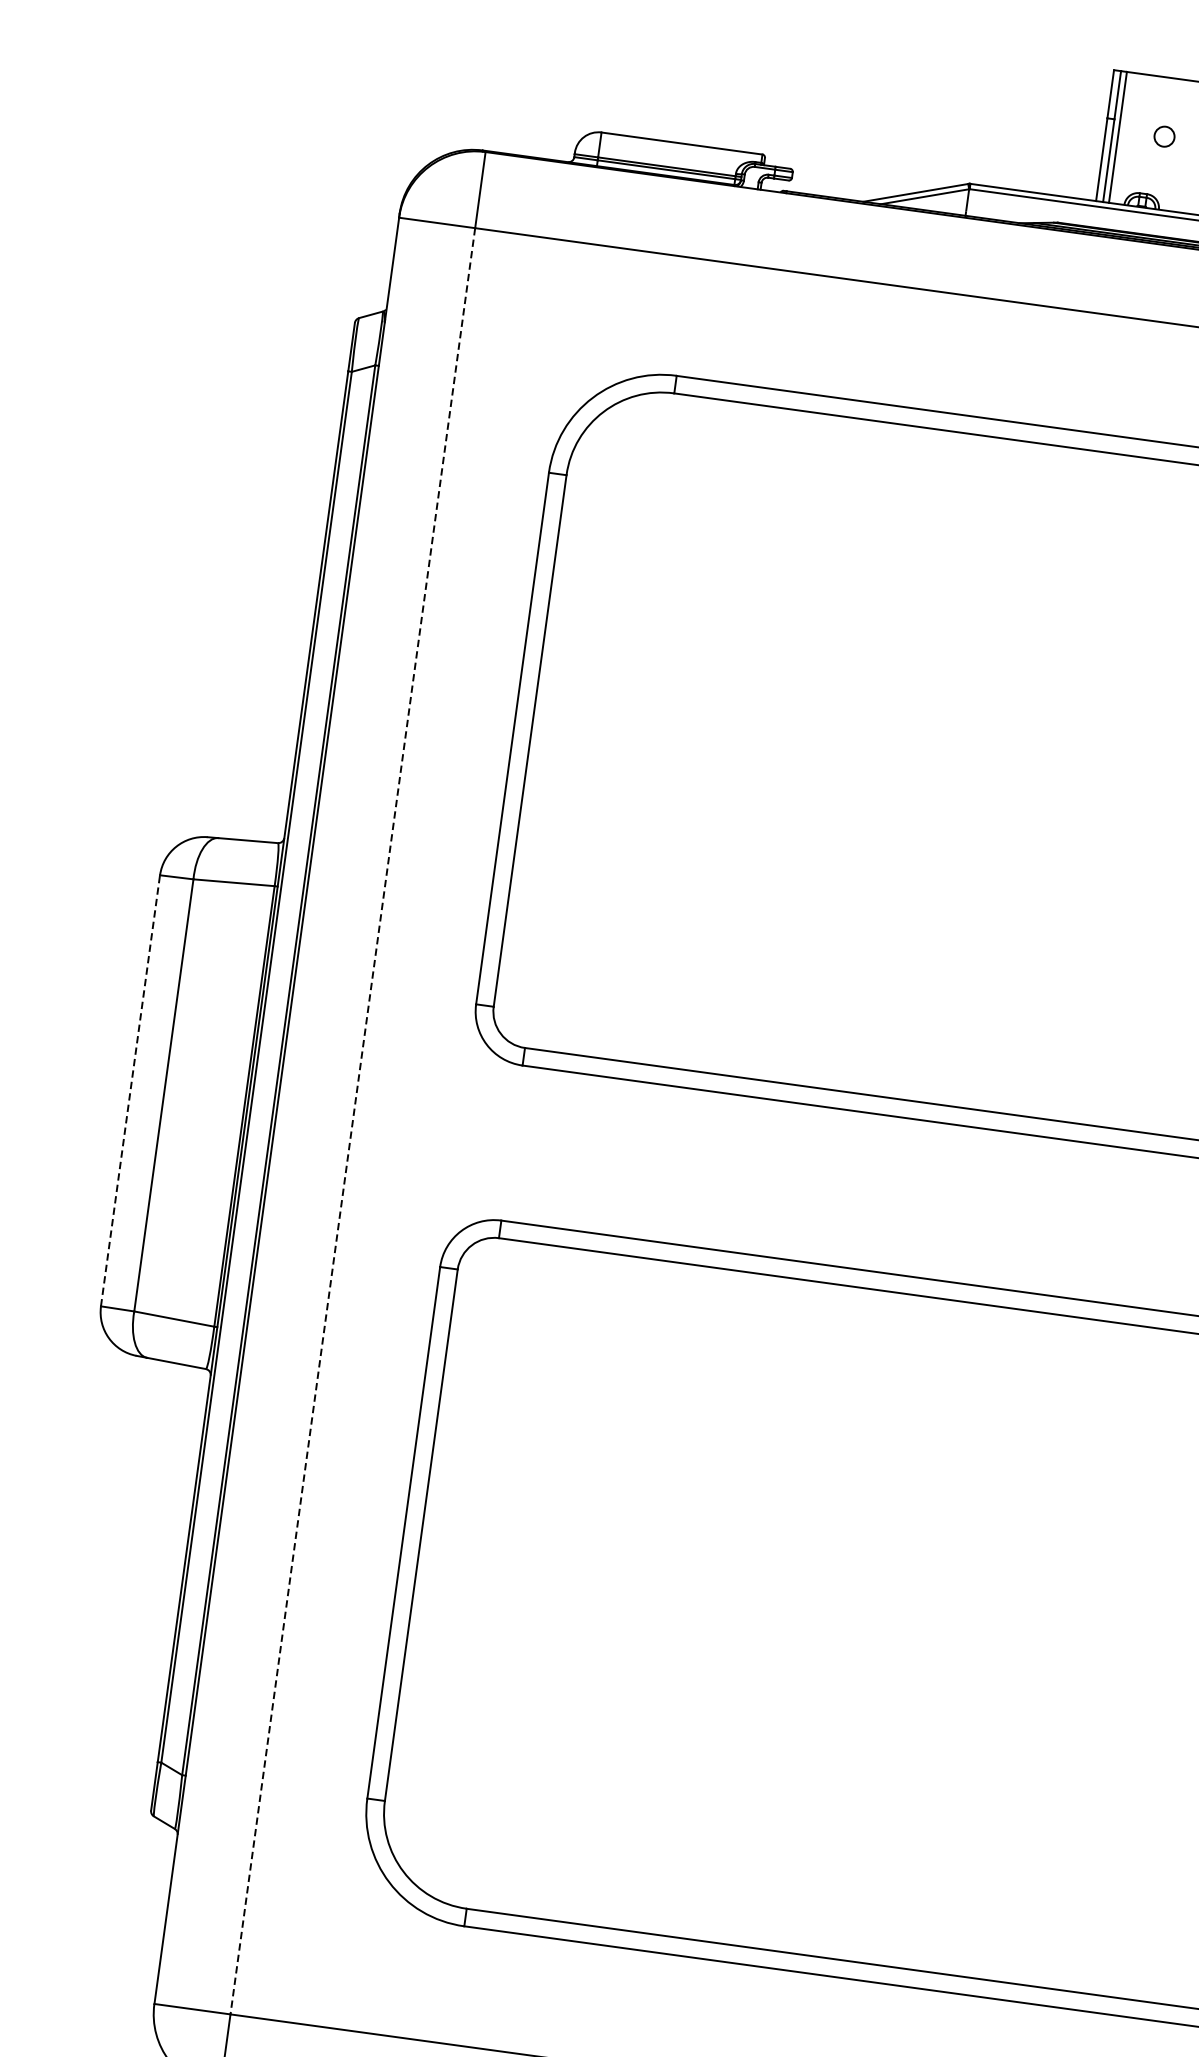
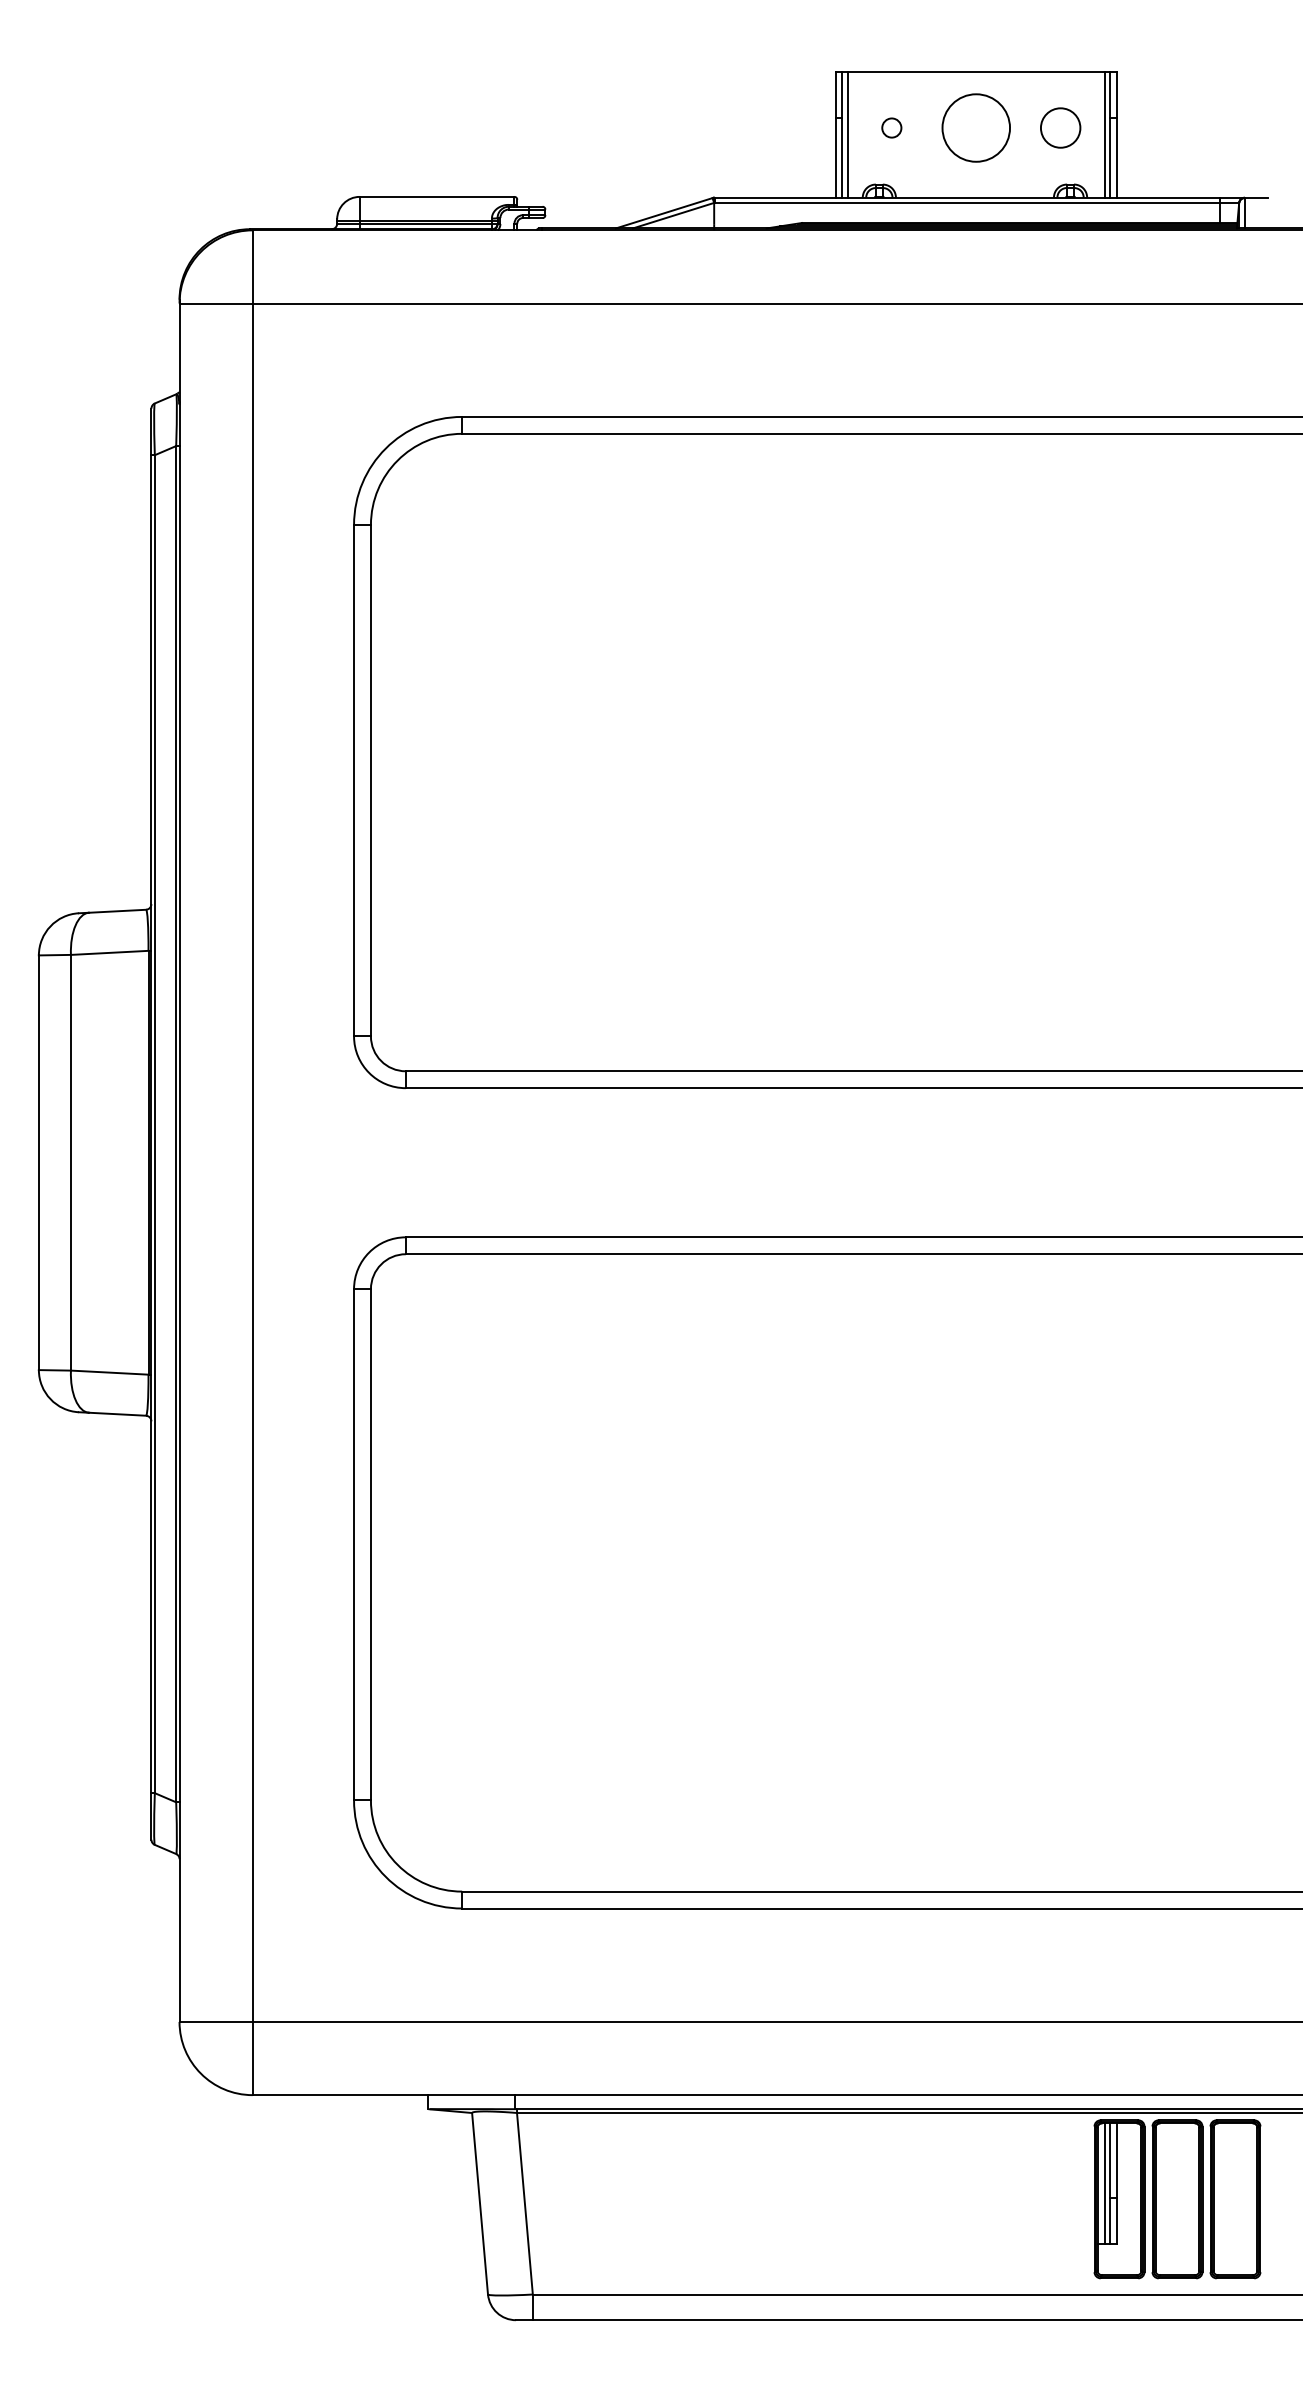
line: (130, 1090) -> (38, 1162), dashed -> solid
line: (352, 1122) -> (252, 1163), dashed -> solid

